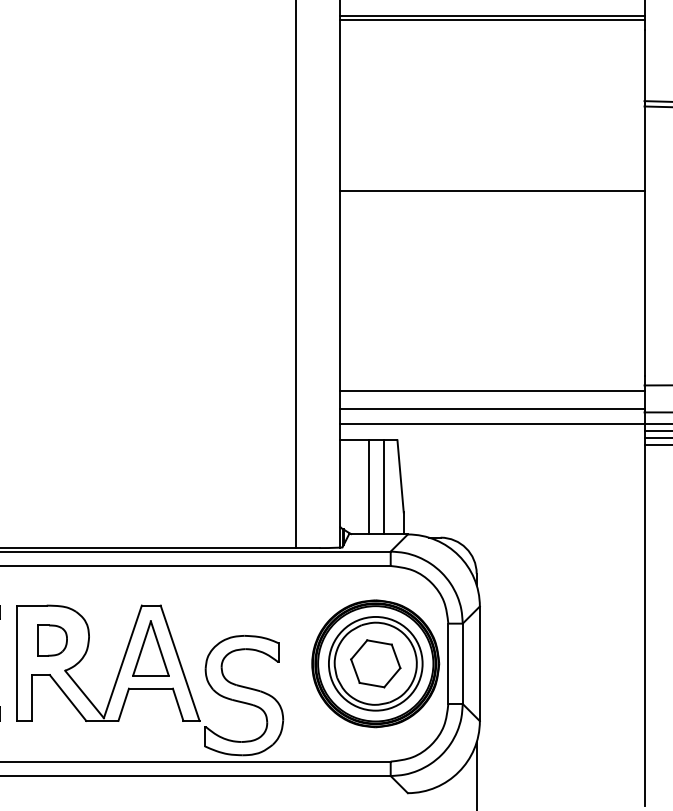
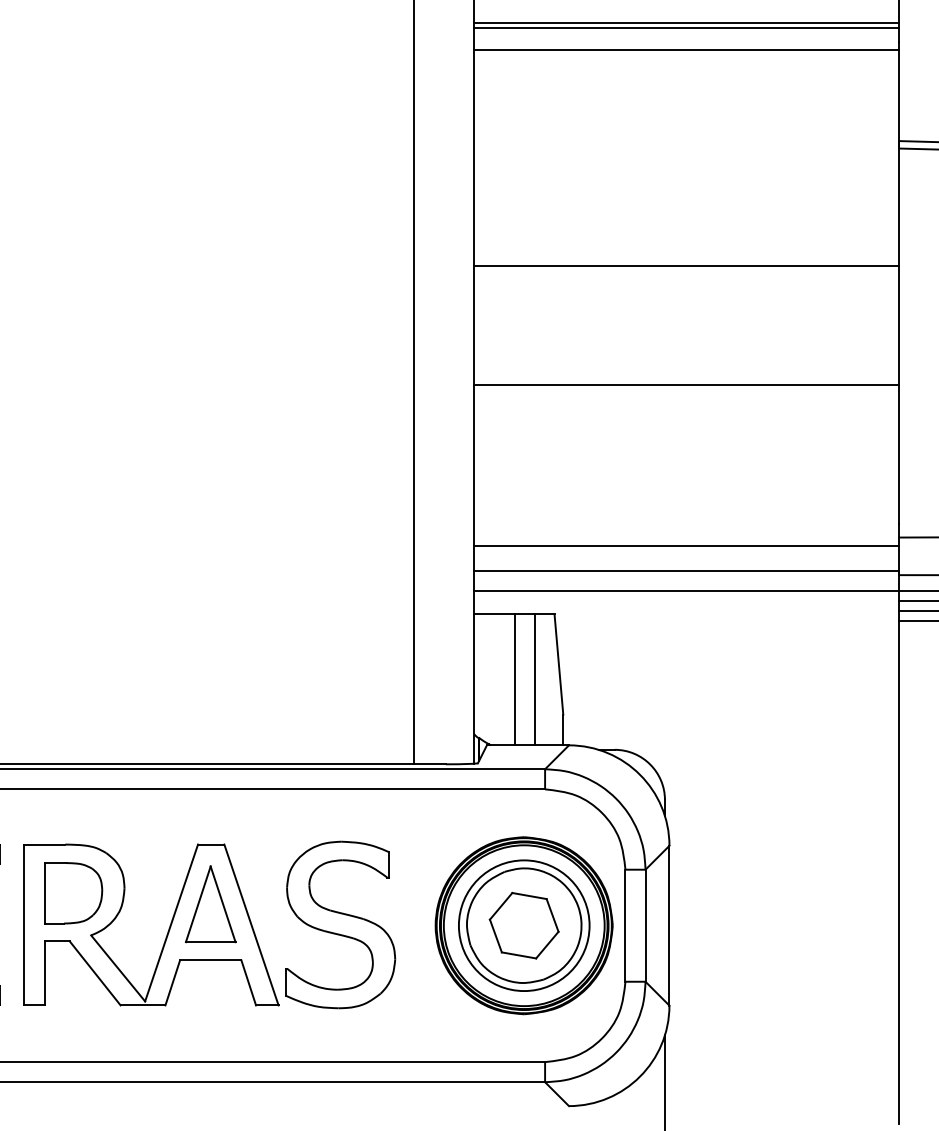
line: (492, 35) -> (686, 49), added
line: (492, 276) -> (686, 385), added
part: (52, 640) -> (73, 893), size x1.43
part: (243, 695) -> (340, 924), moved

